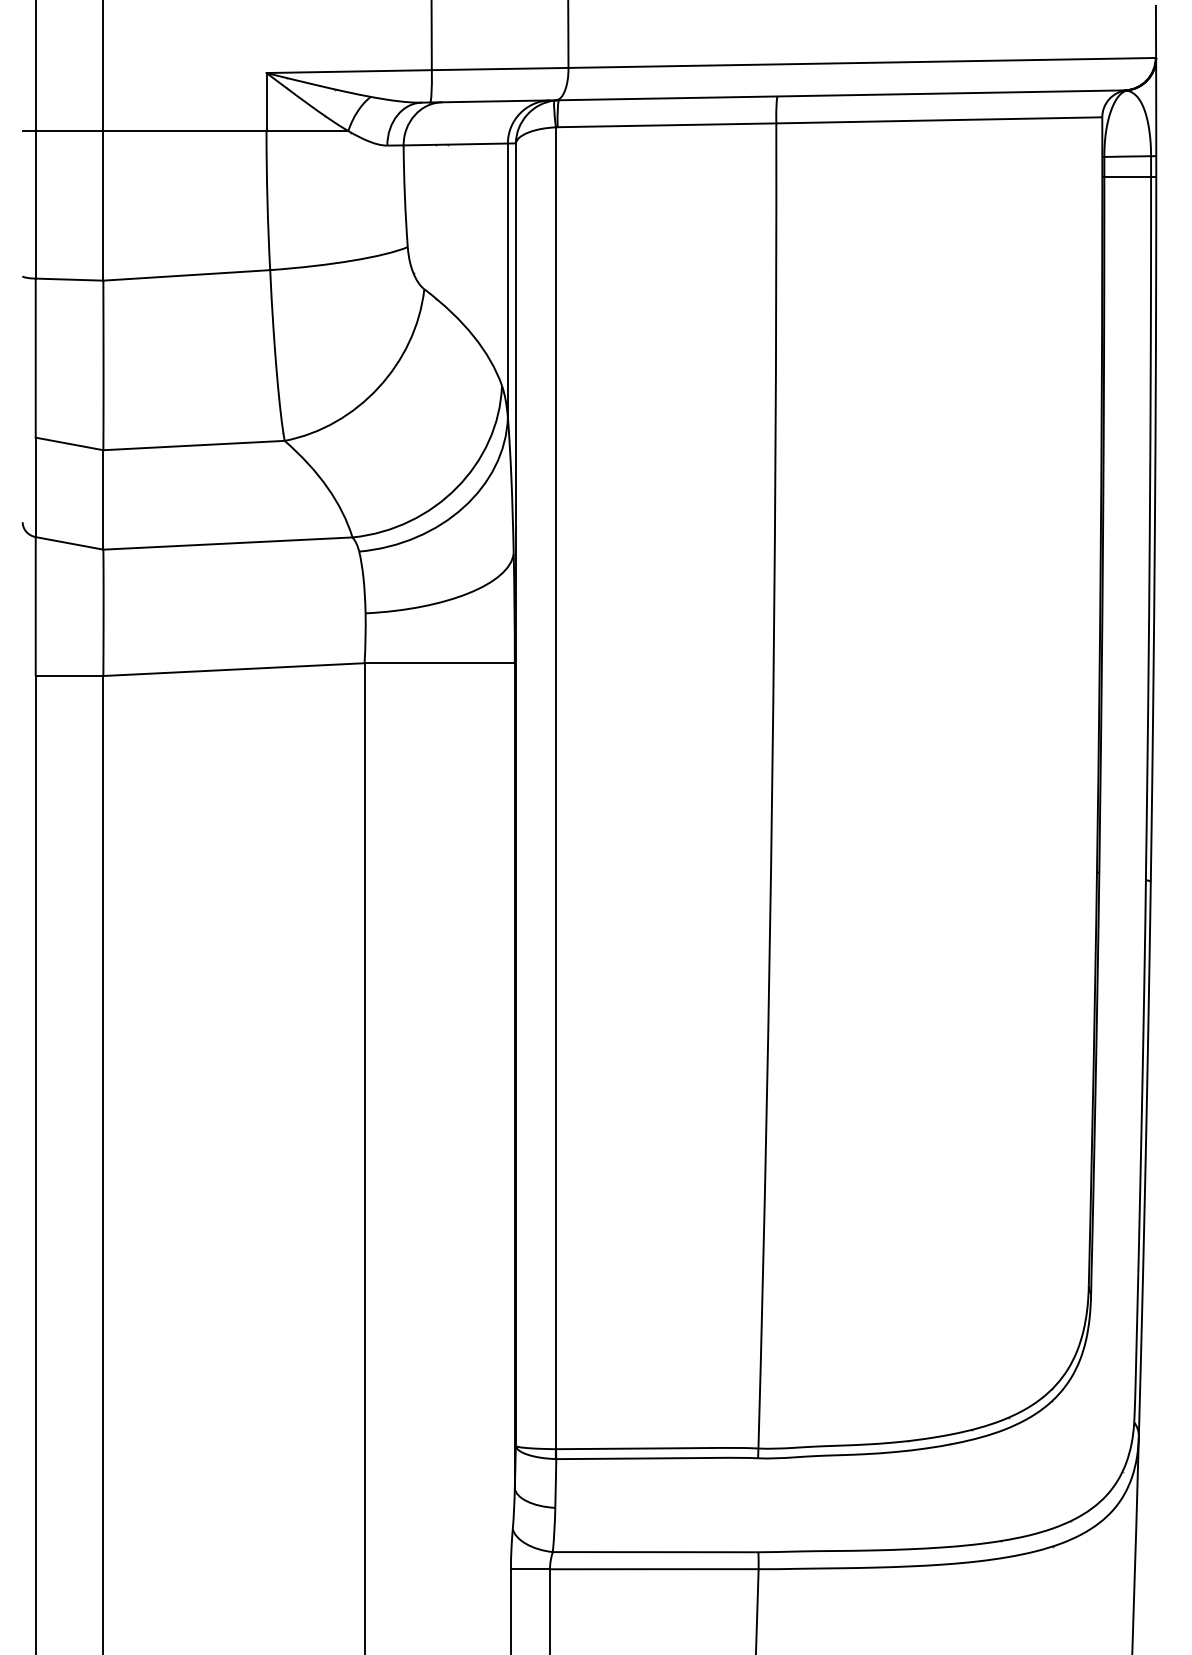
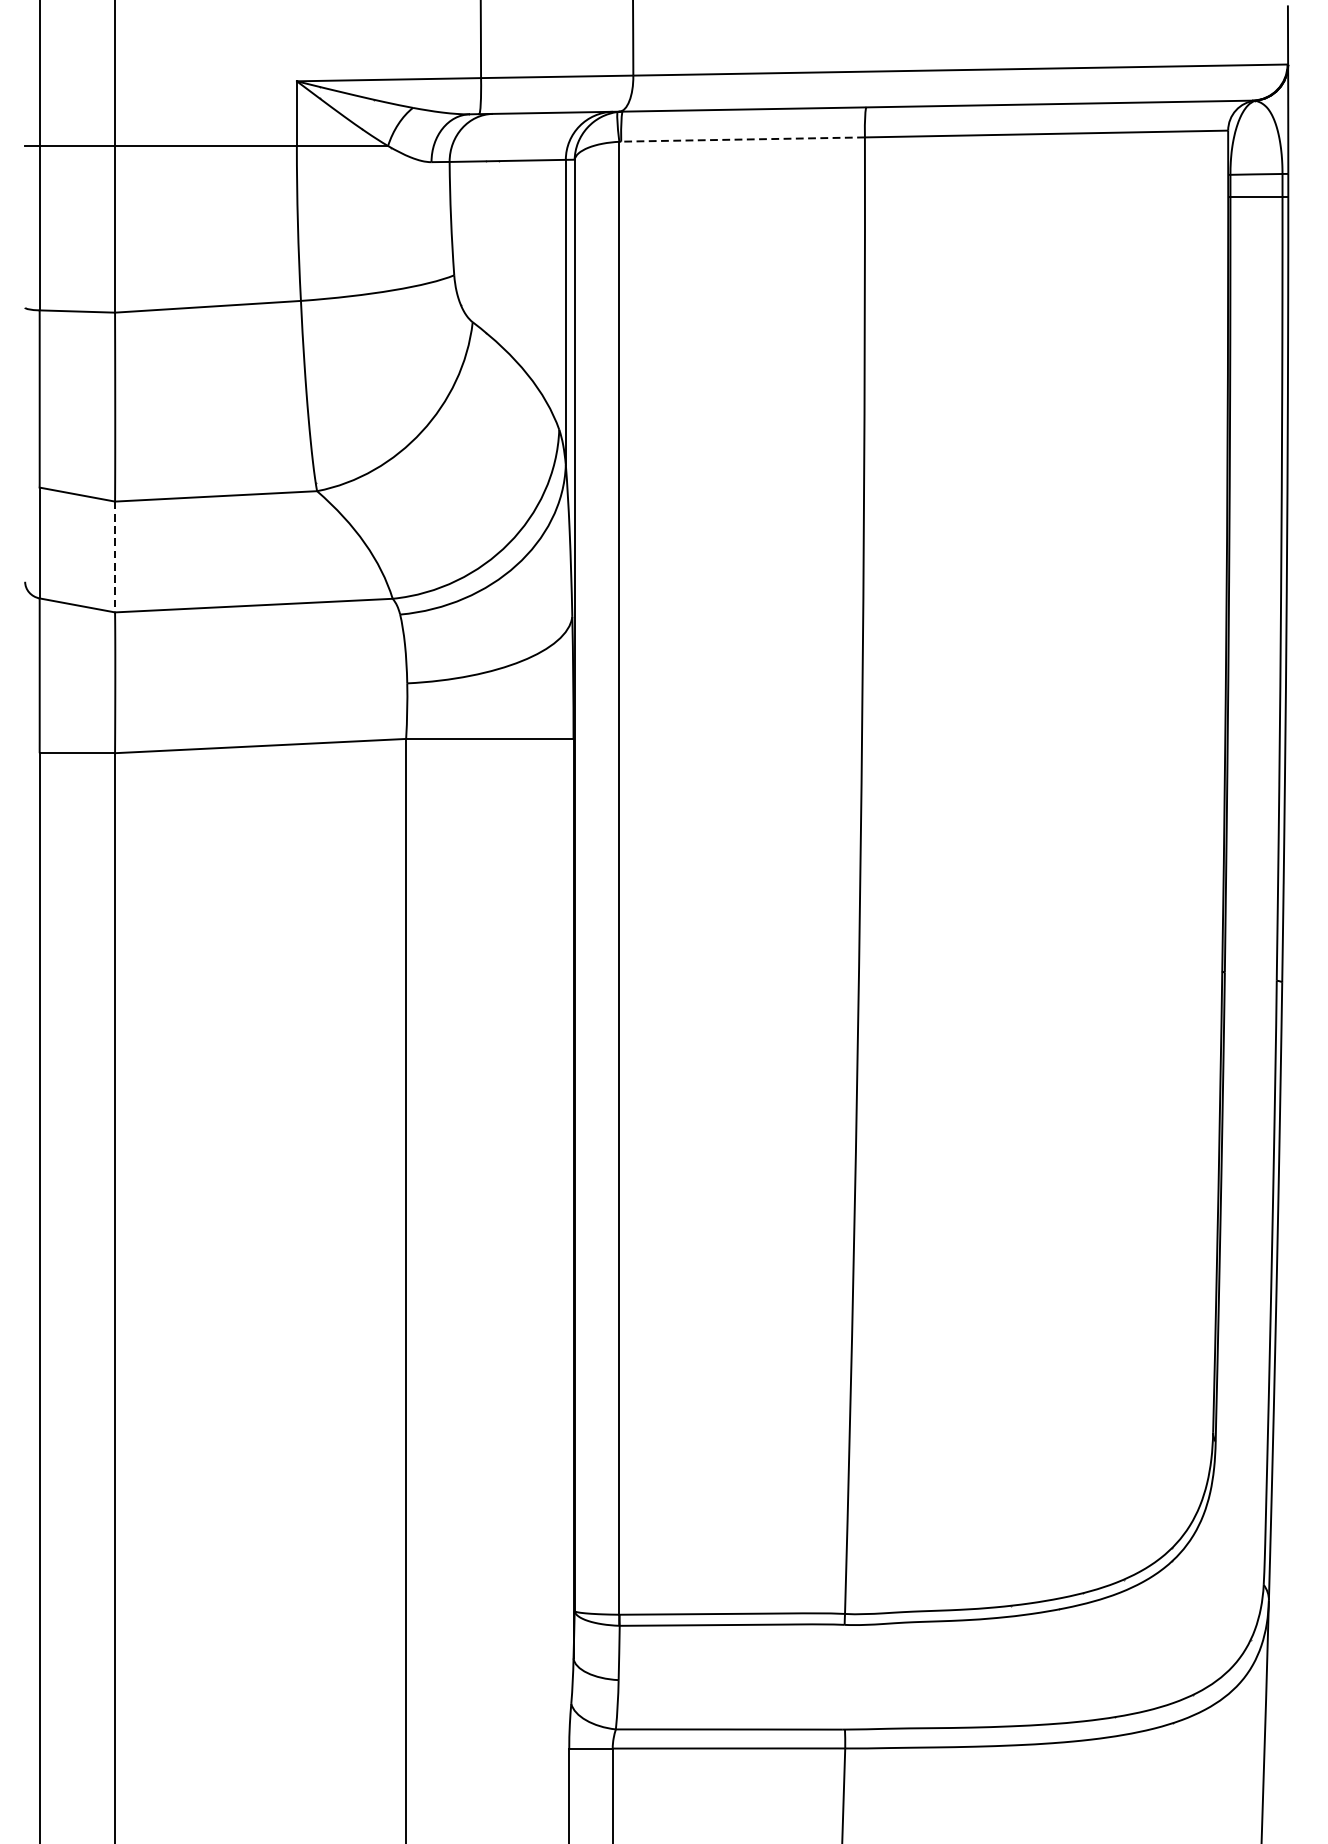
line: (666, 125) -> (742, 139), solid -> dashed
line: (103, 499) -> (115, 556), solid -> dashed

